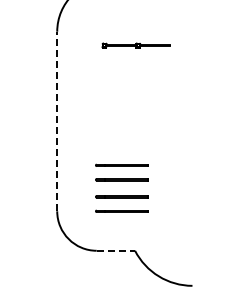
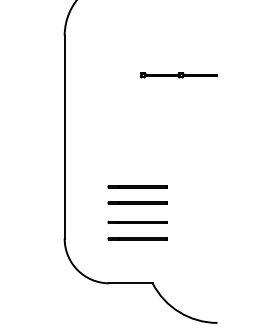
part: (135, 45) -> (177, 75), moved
line: (57, 121) -> (64, 137), dashed -> solid
line: (116, 250) -> (131, 283), dashed -> solid

